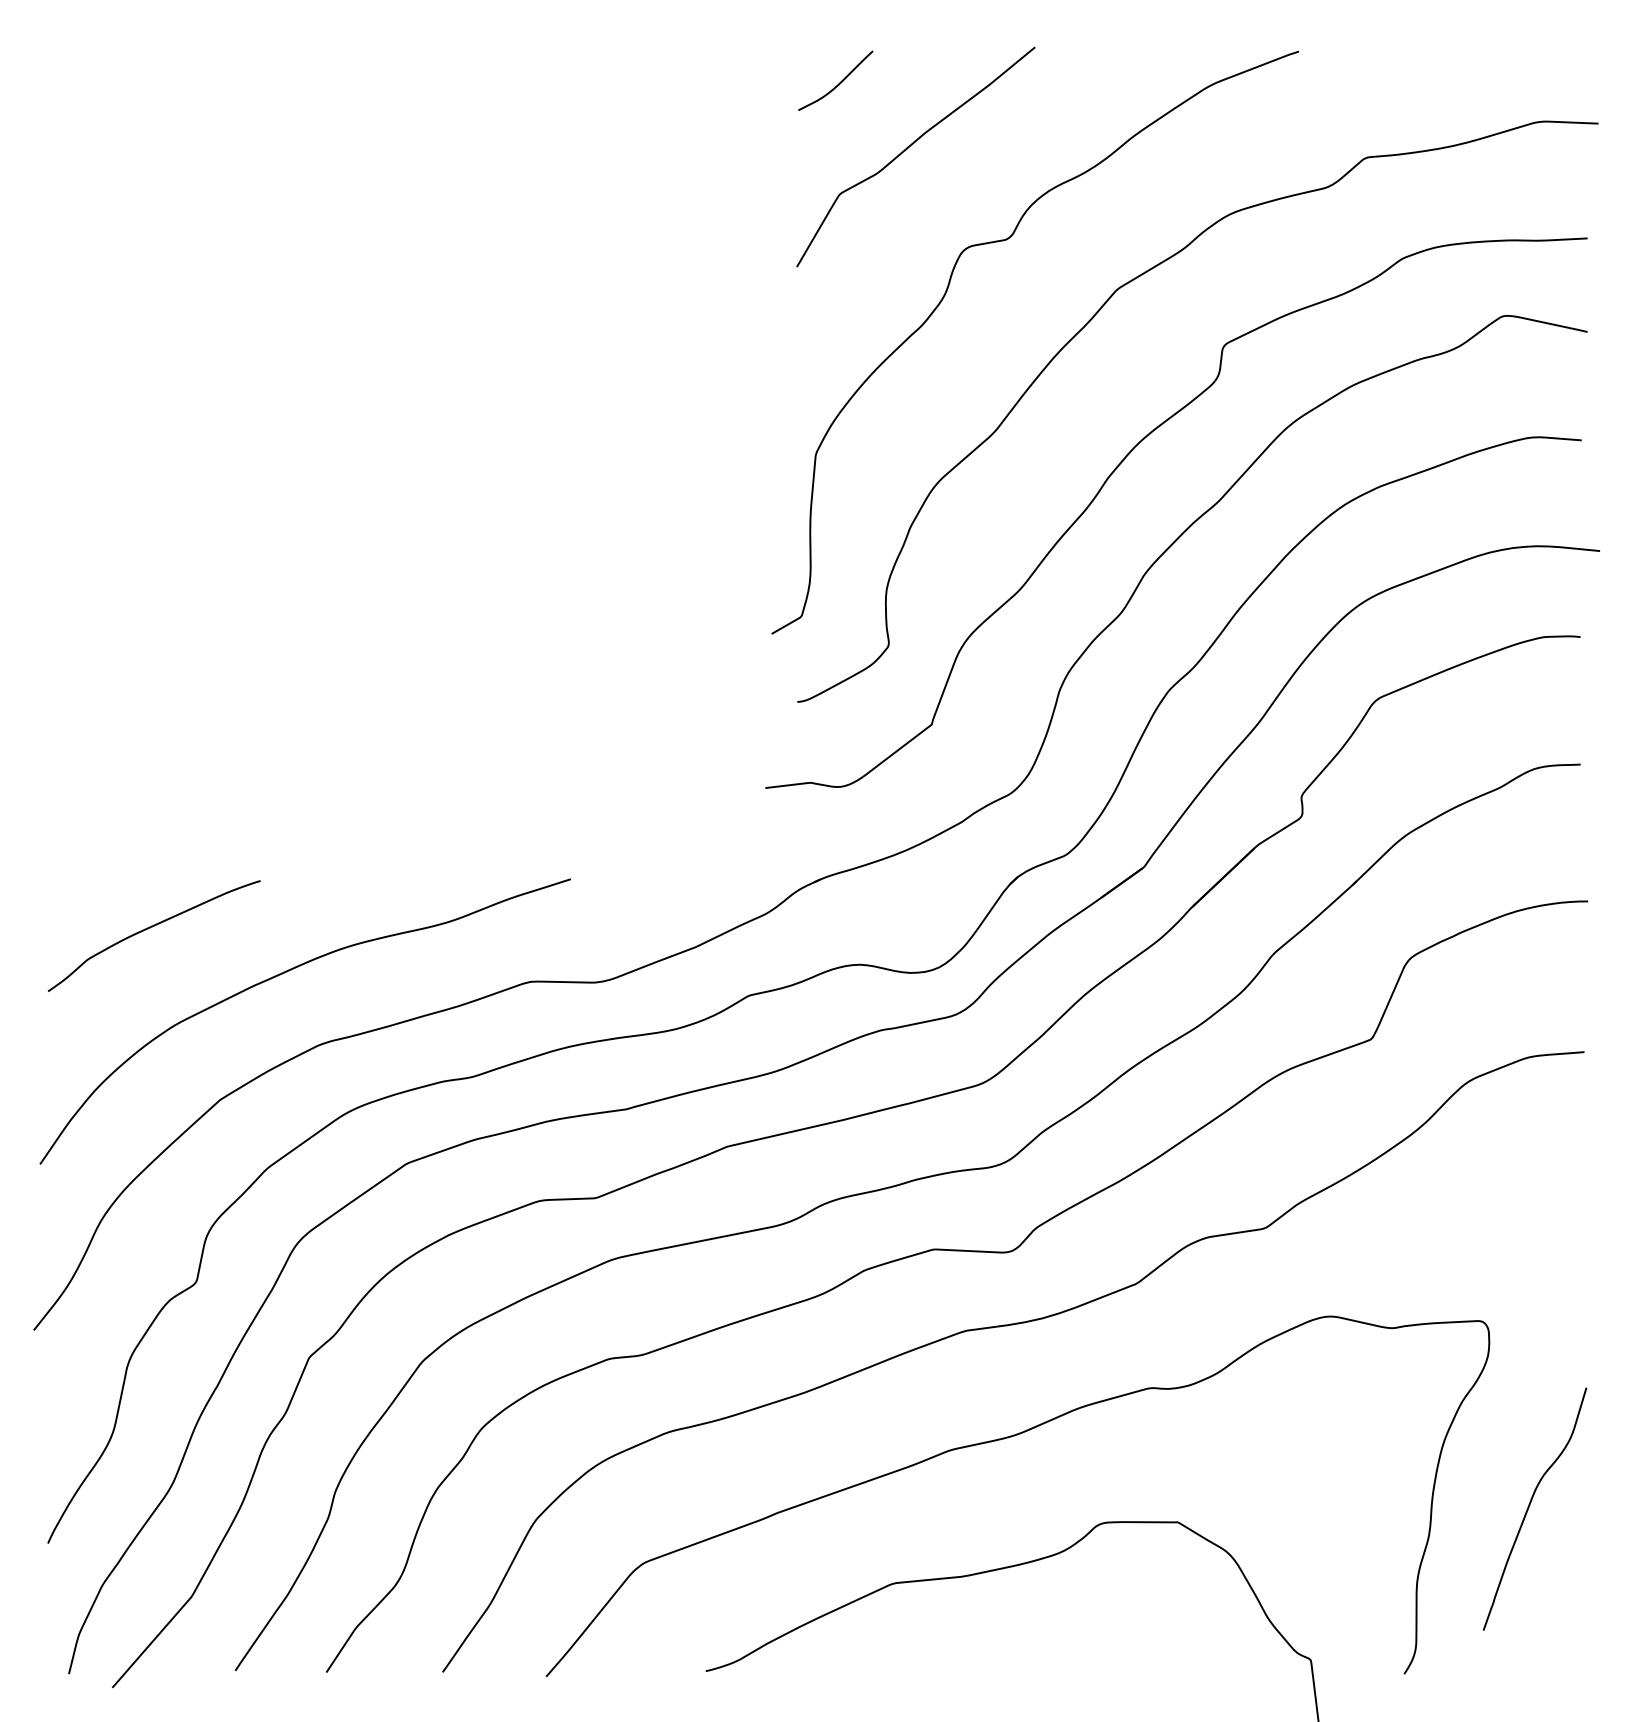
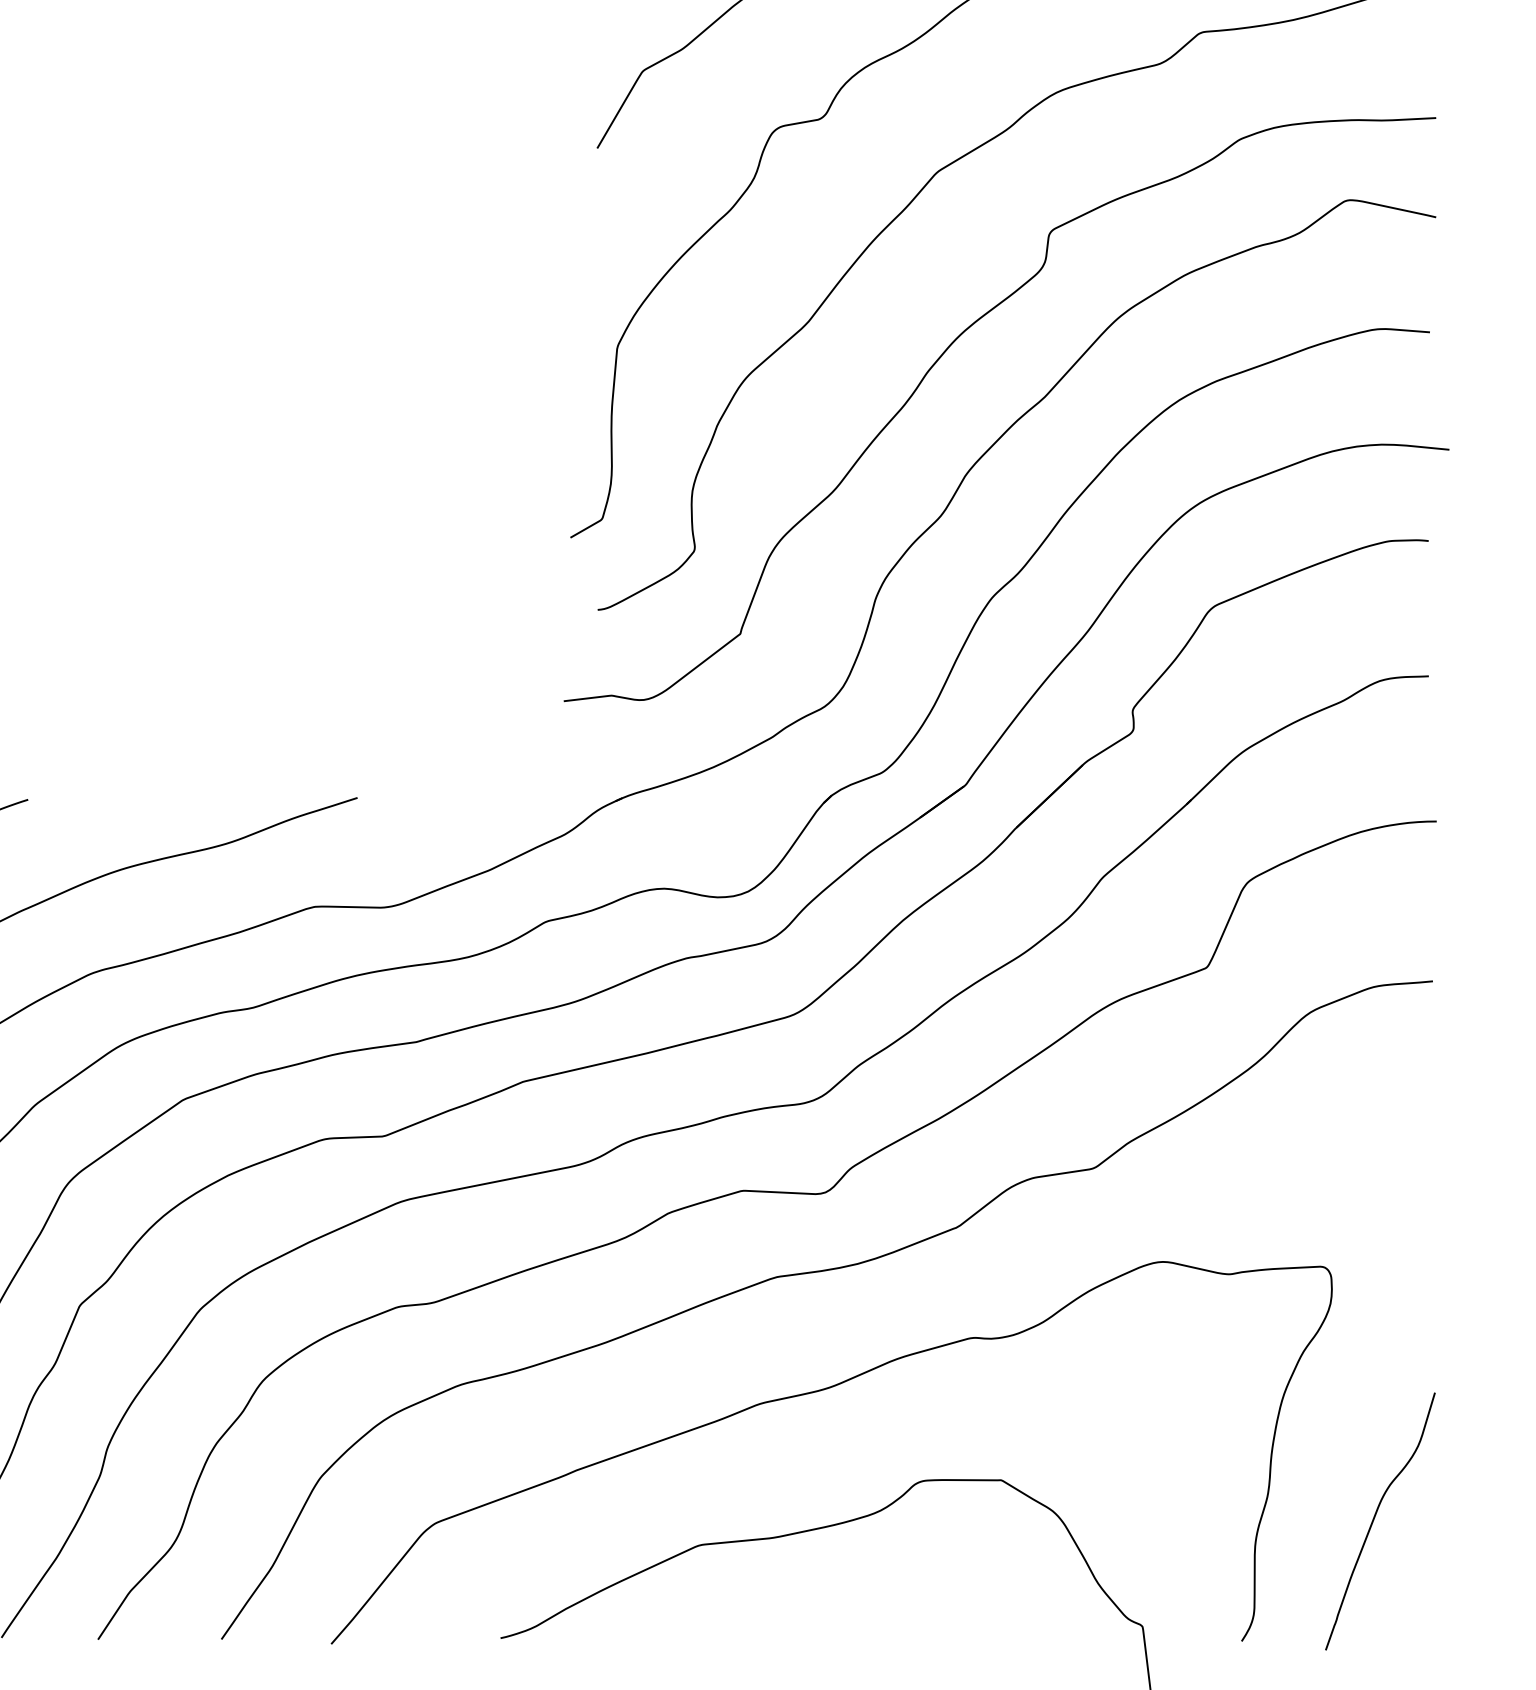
curve: (1530, 1505) -> (1375, 1517), moved

